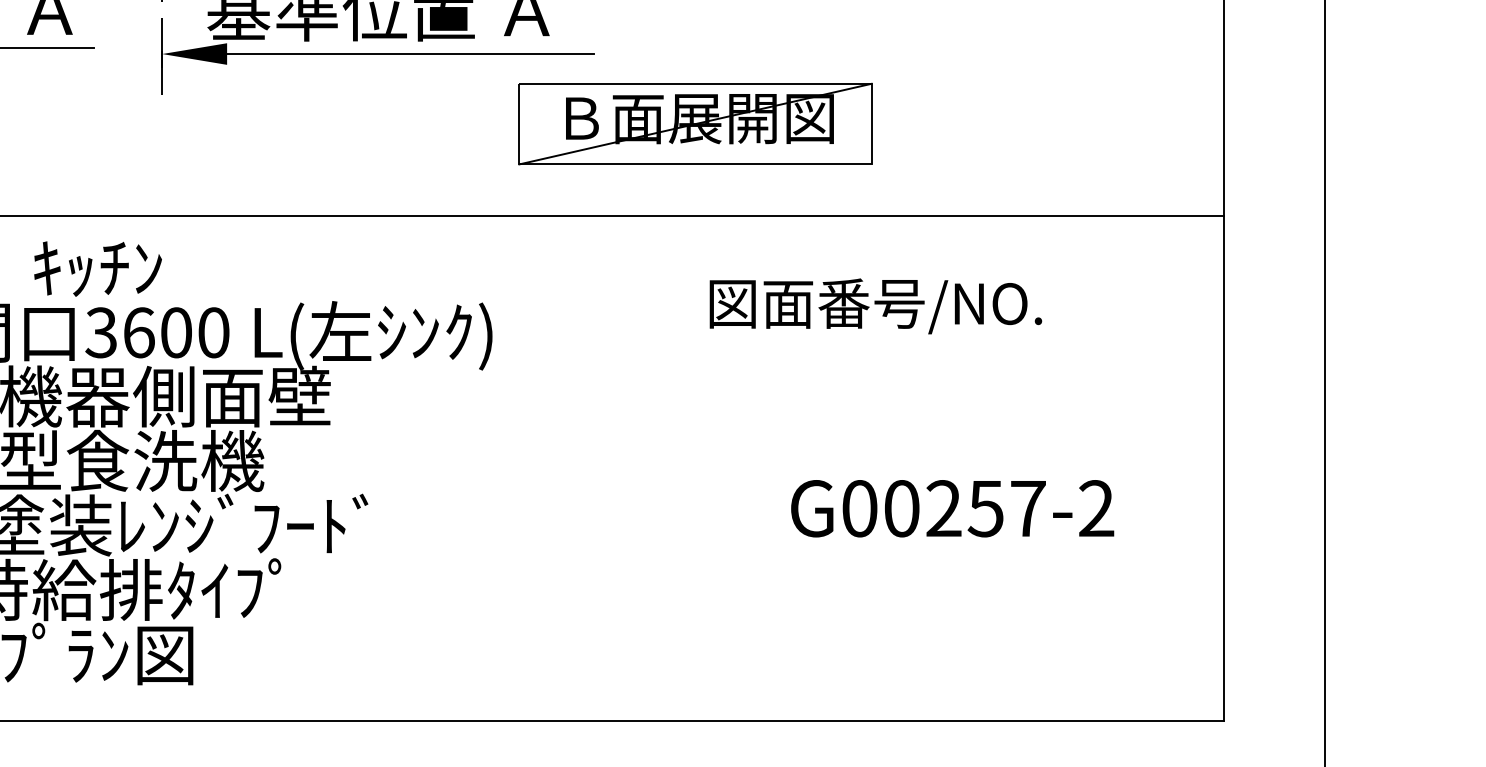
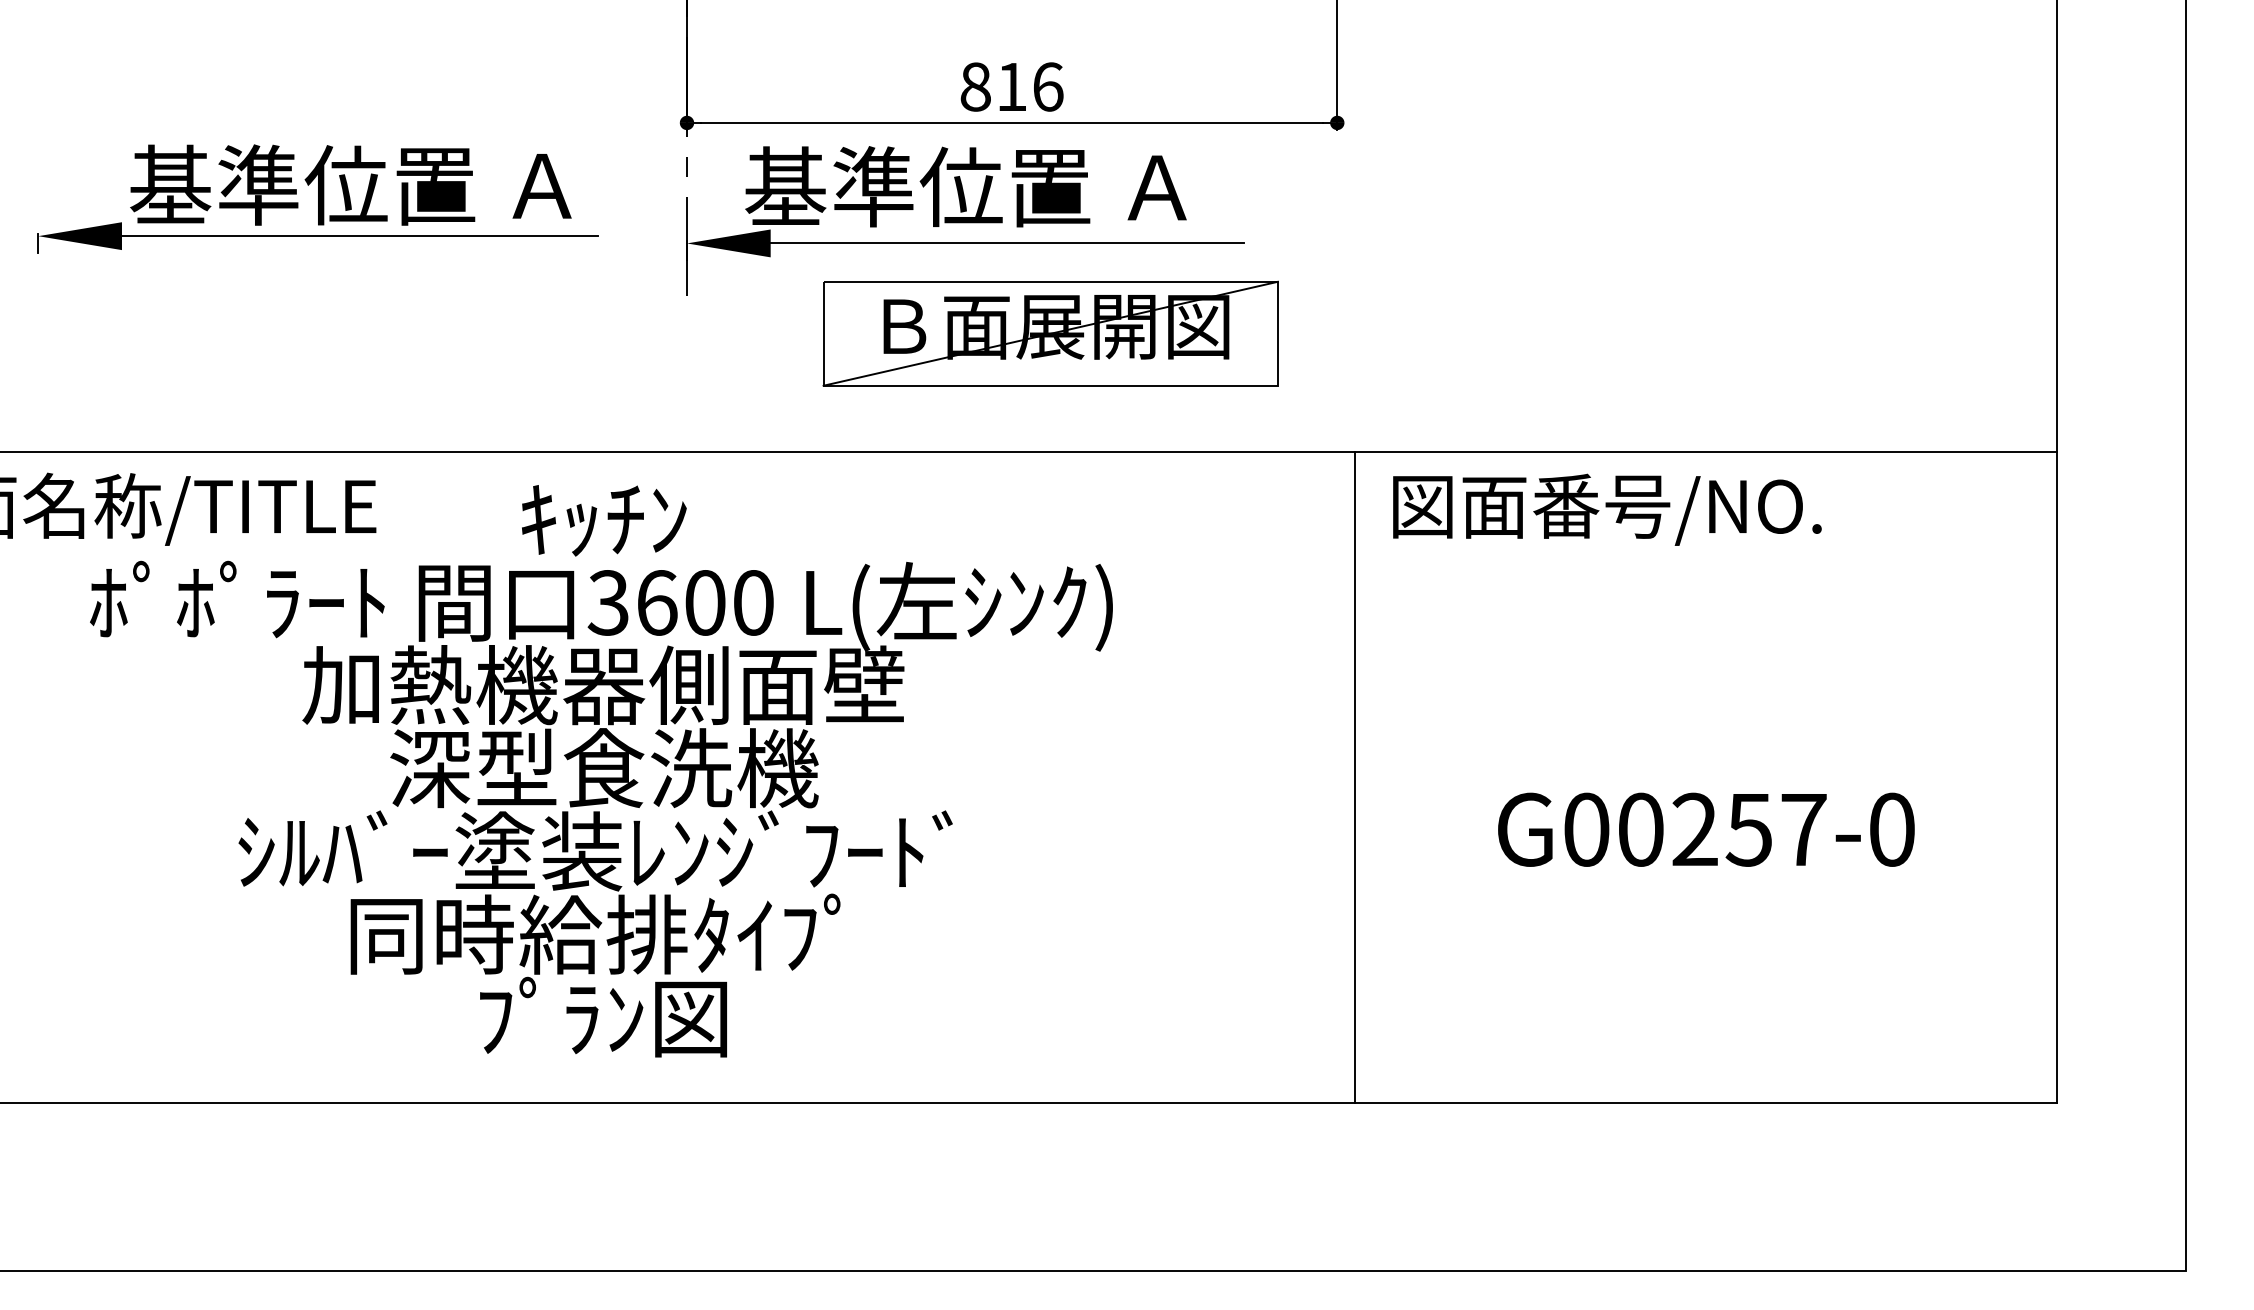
part: (695, 123) -> (1050, 333), moved
text: (875, 306) -> (1607, 509), moved
line: (680, 468) -> (1355, 777), added
text: (1096, 508) -> (1891, 829), G00257-2 -> G00257-0

